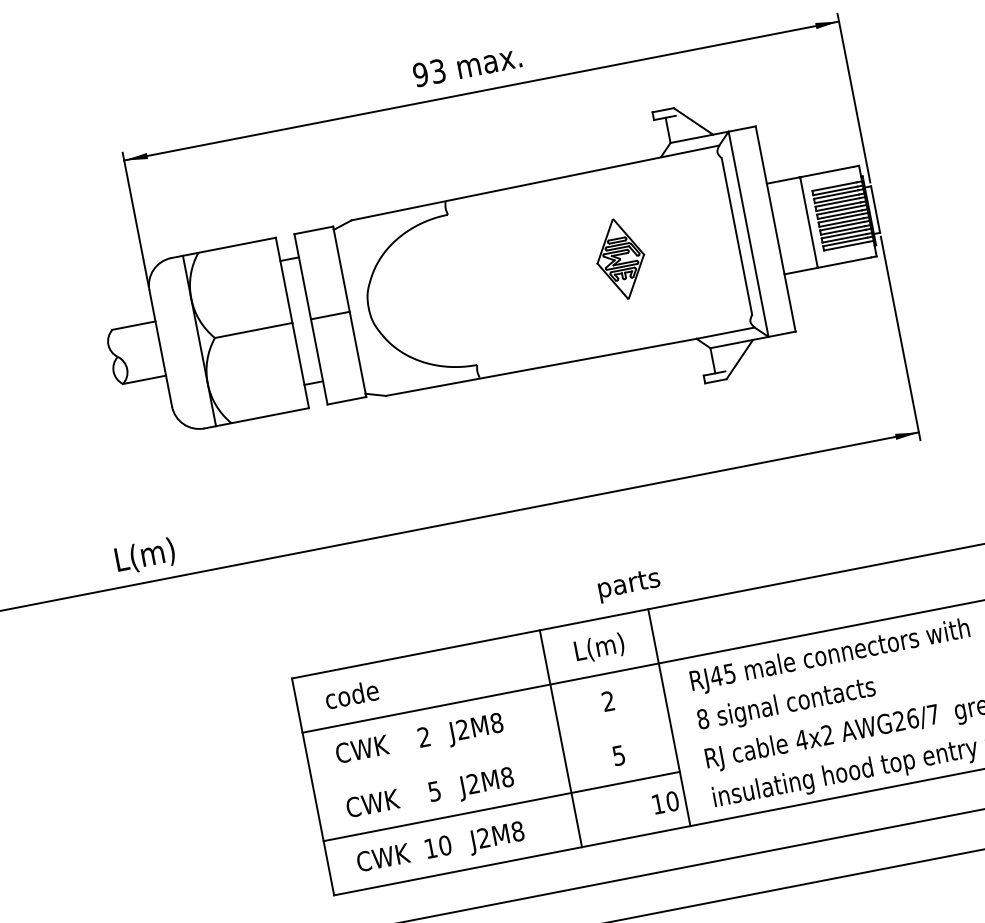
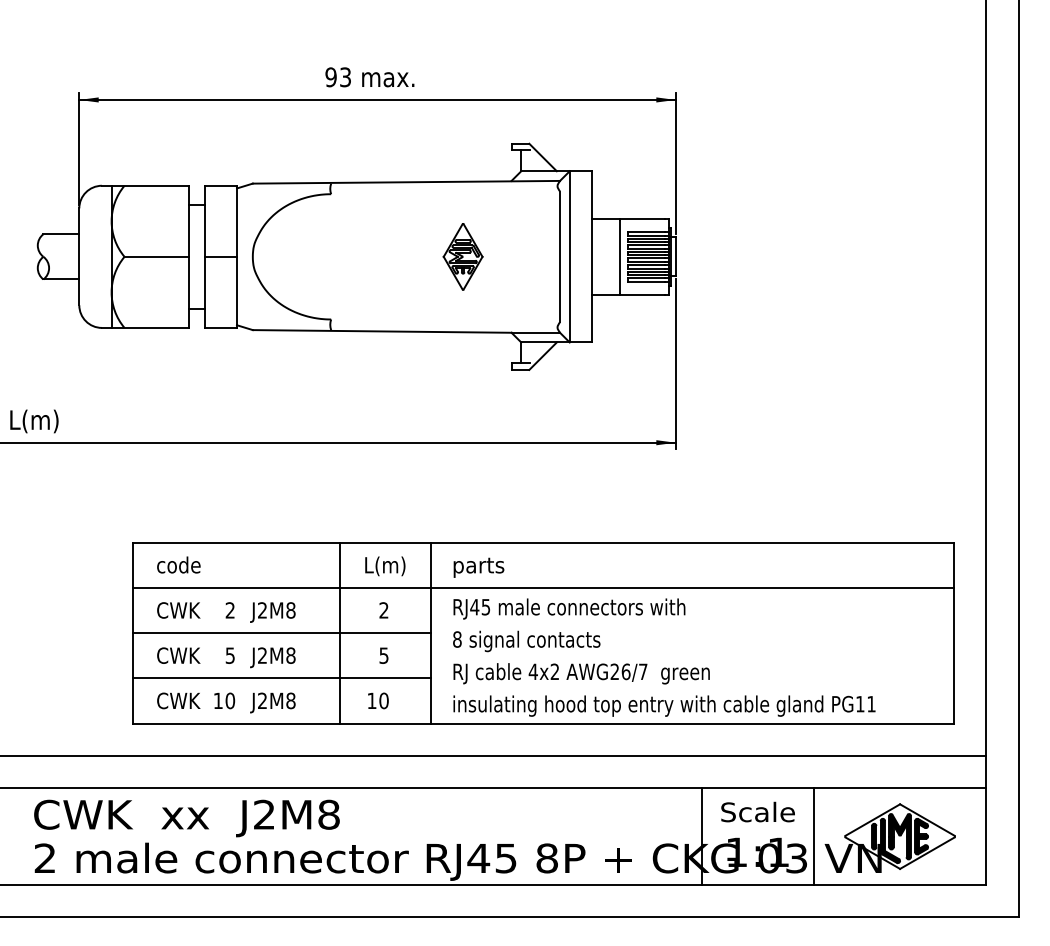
text: (628, 585) -> (478, 567), moved
line: (490, 752) -> (281, 633), added
text: (665, 802) -> (378, 700), moved

